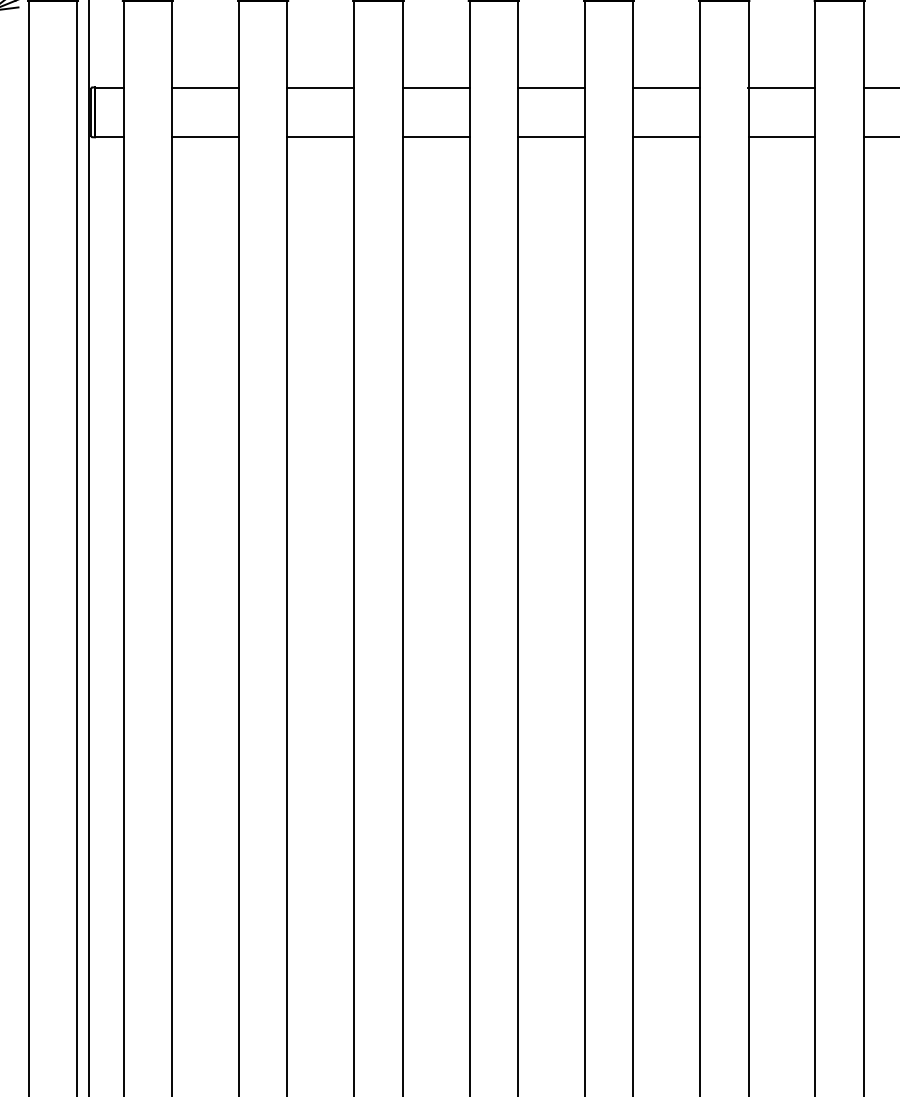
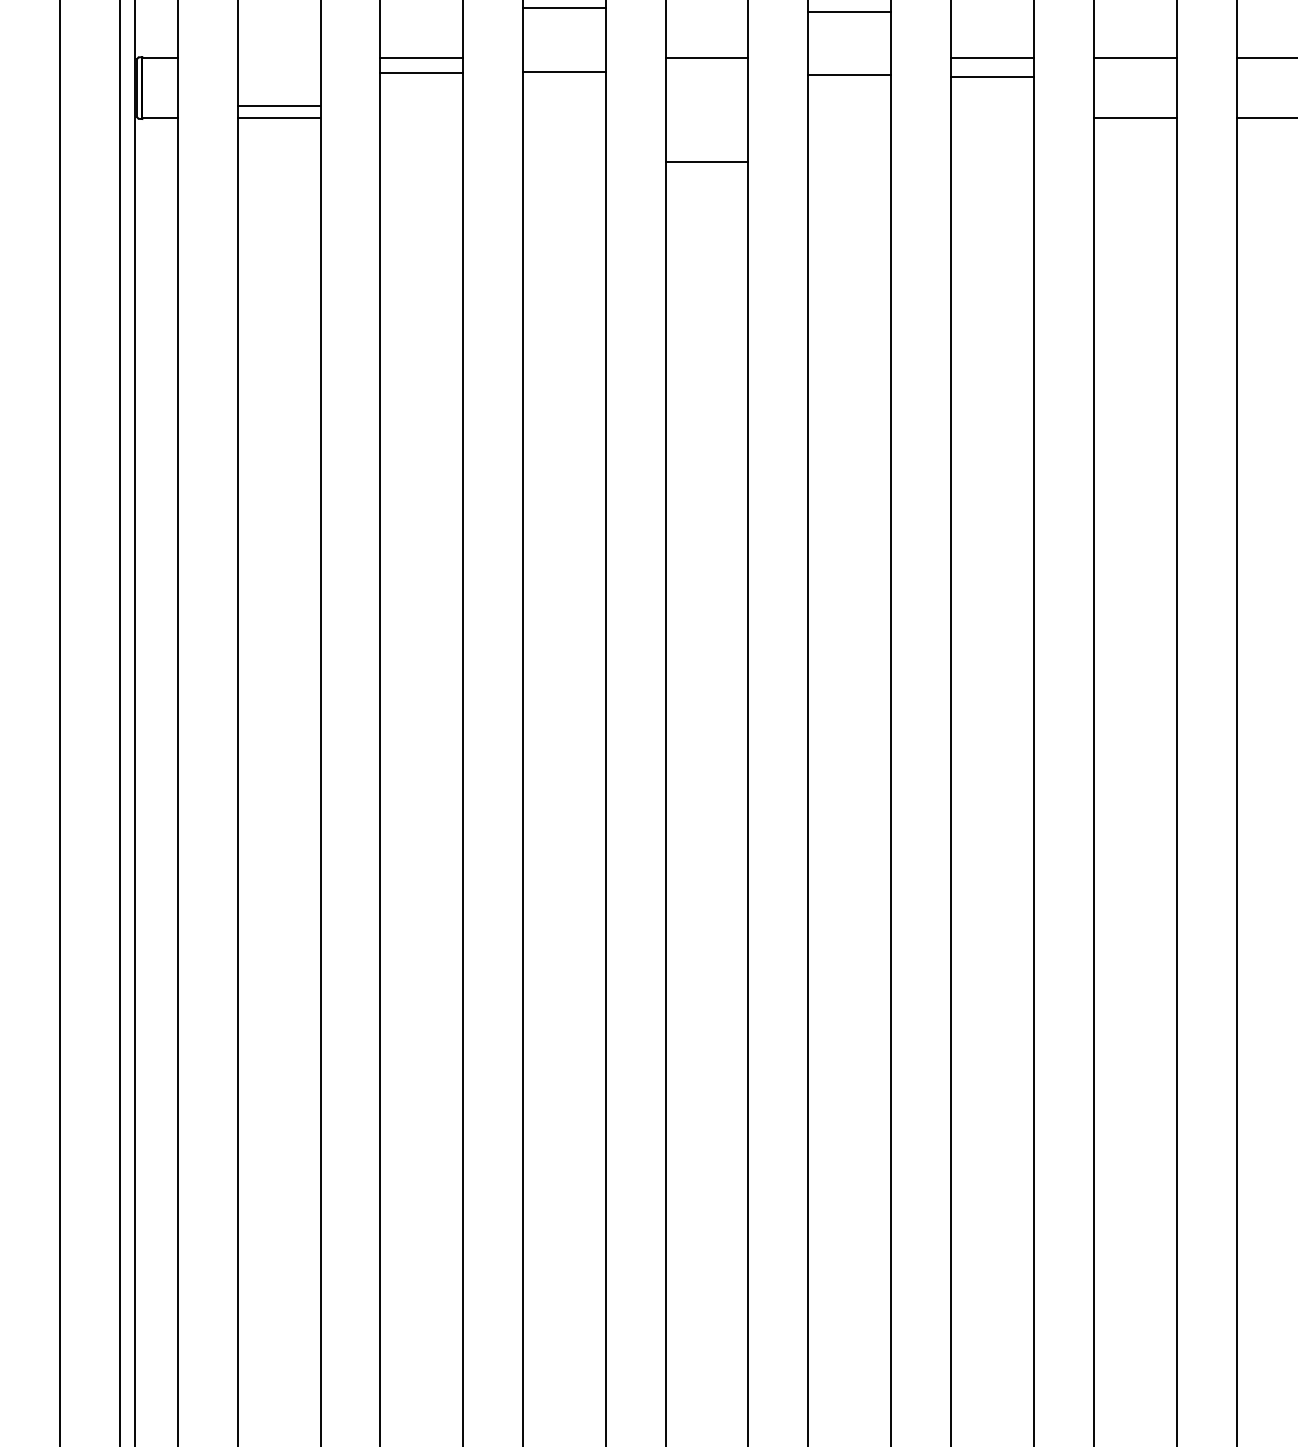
line: (205, 88) -> (278, 106), moved
line: (436, 88) -> (564, 8), moved
line: (666, 88) -> (849, 12), moved
line: (320, 136) -> (421, 73), moved
line: (436, 136) -> (564, 72), moved
line: (550, 136) -> (706, 162), moved
line: (666, 136) -> (849, 75), moved
line: (781, 136) -> (992, 77), moved

